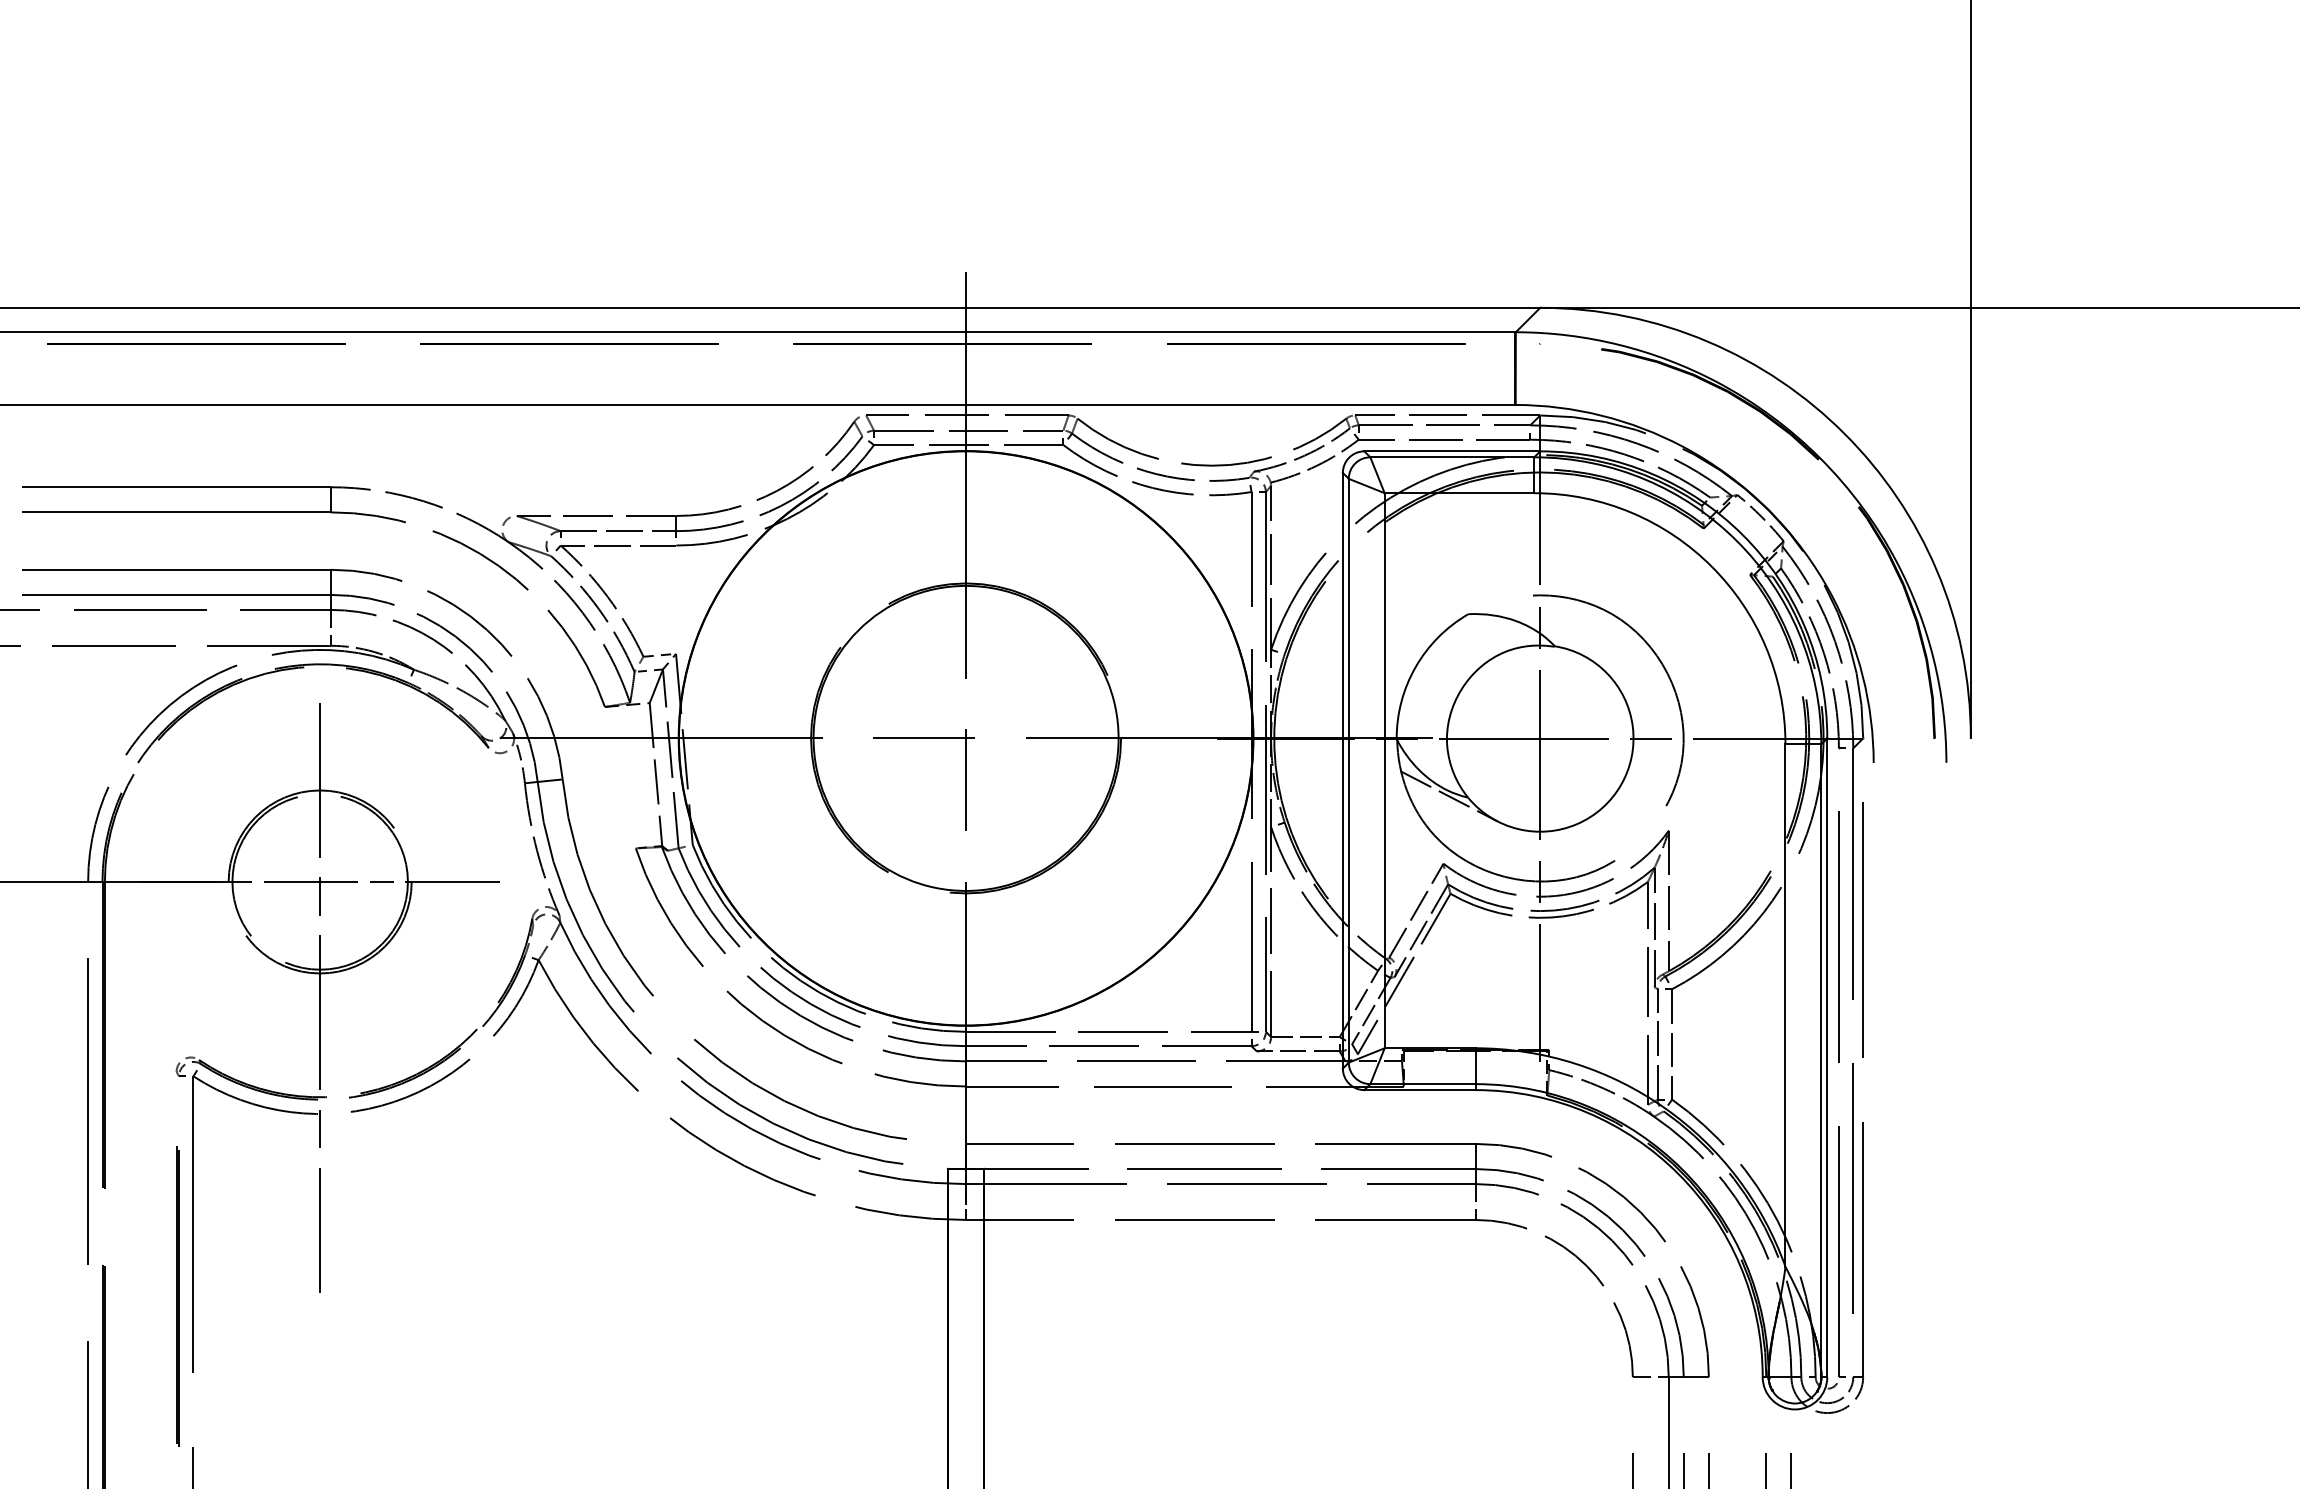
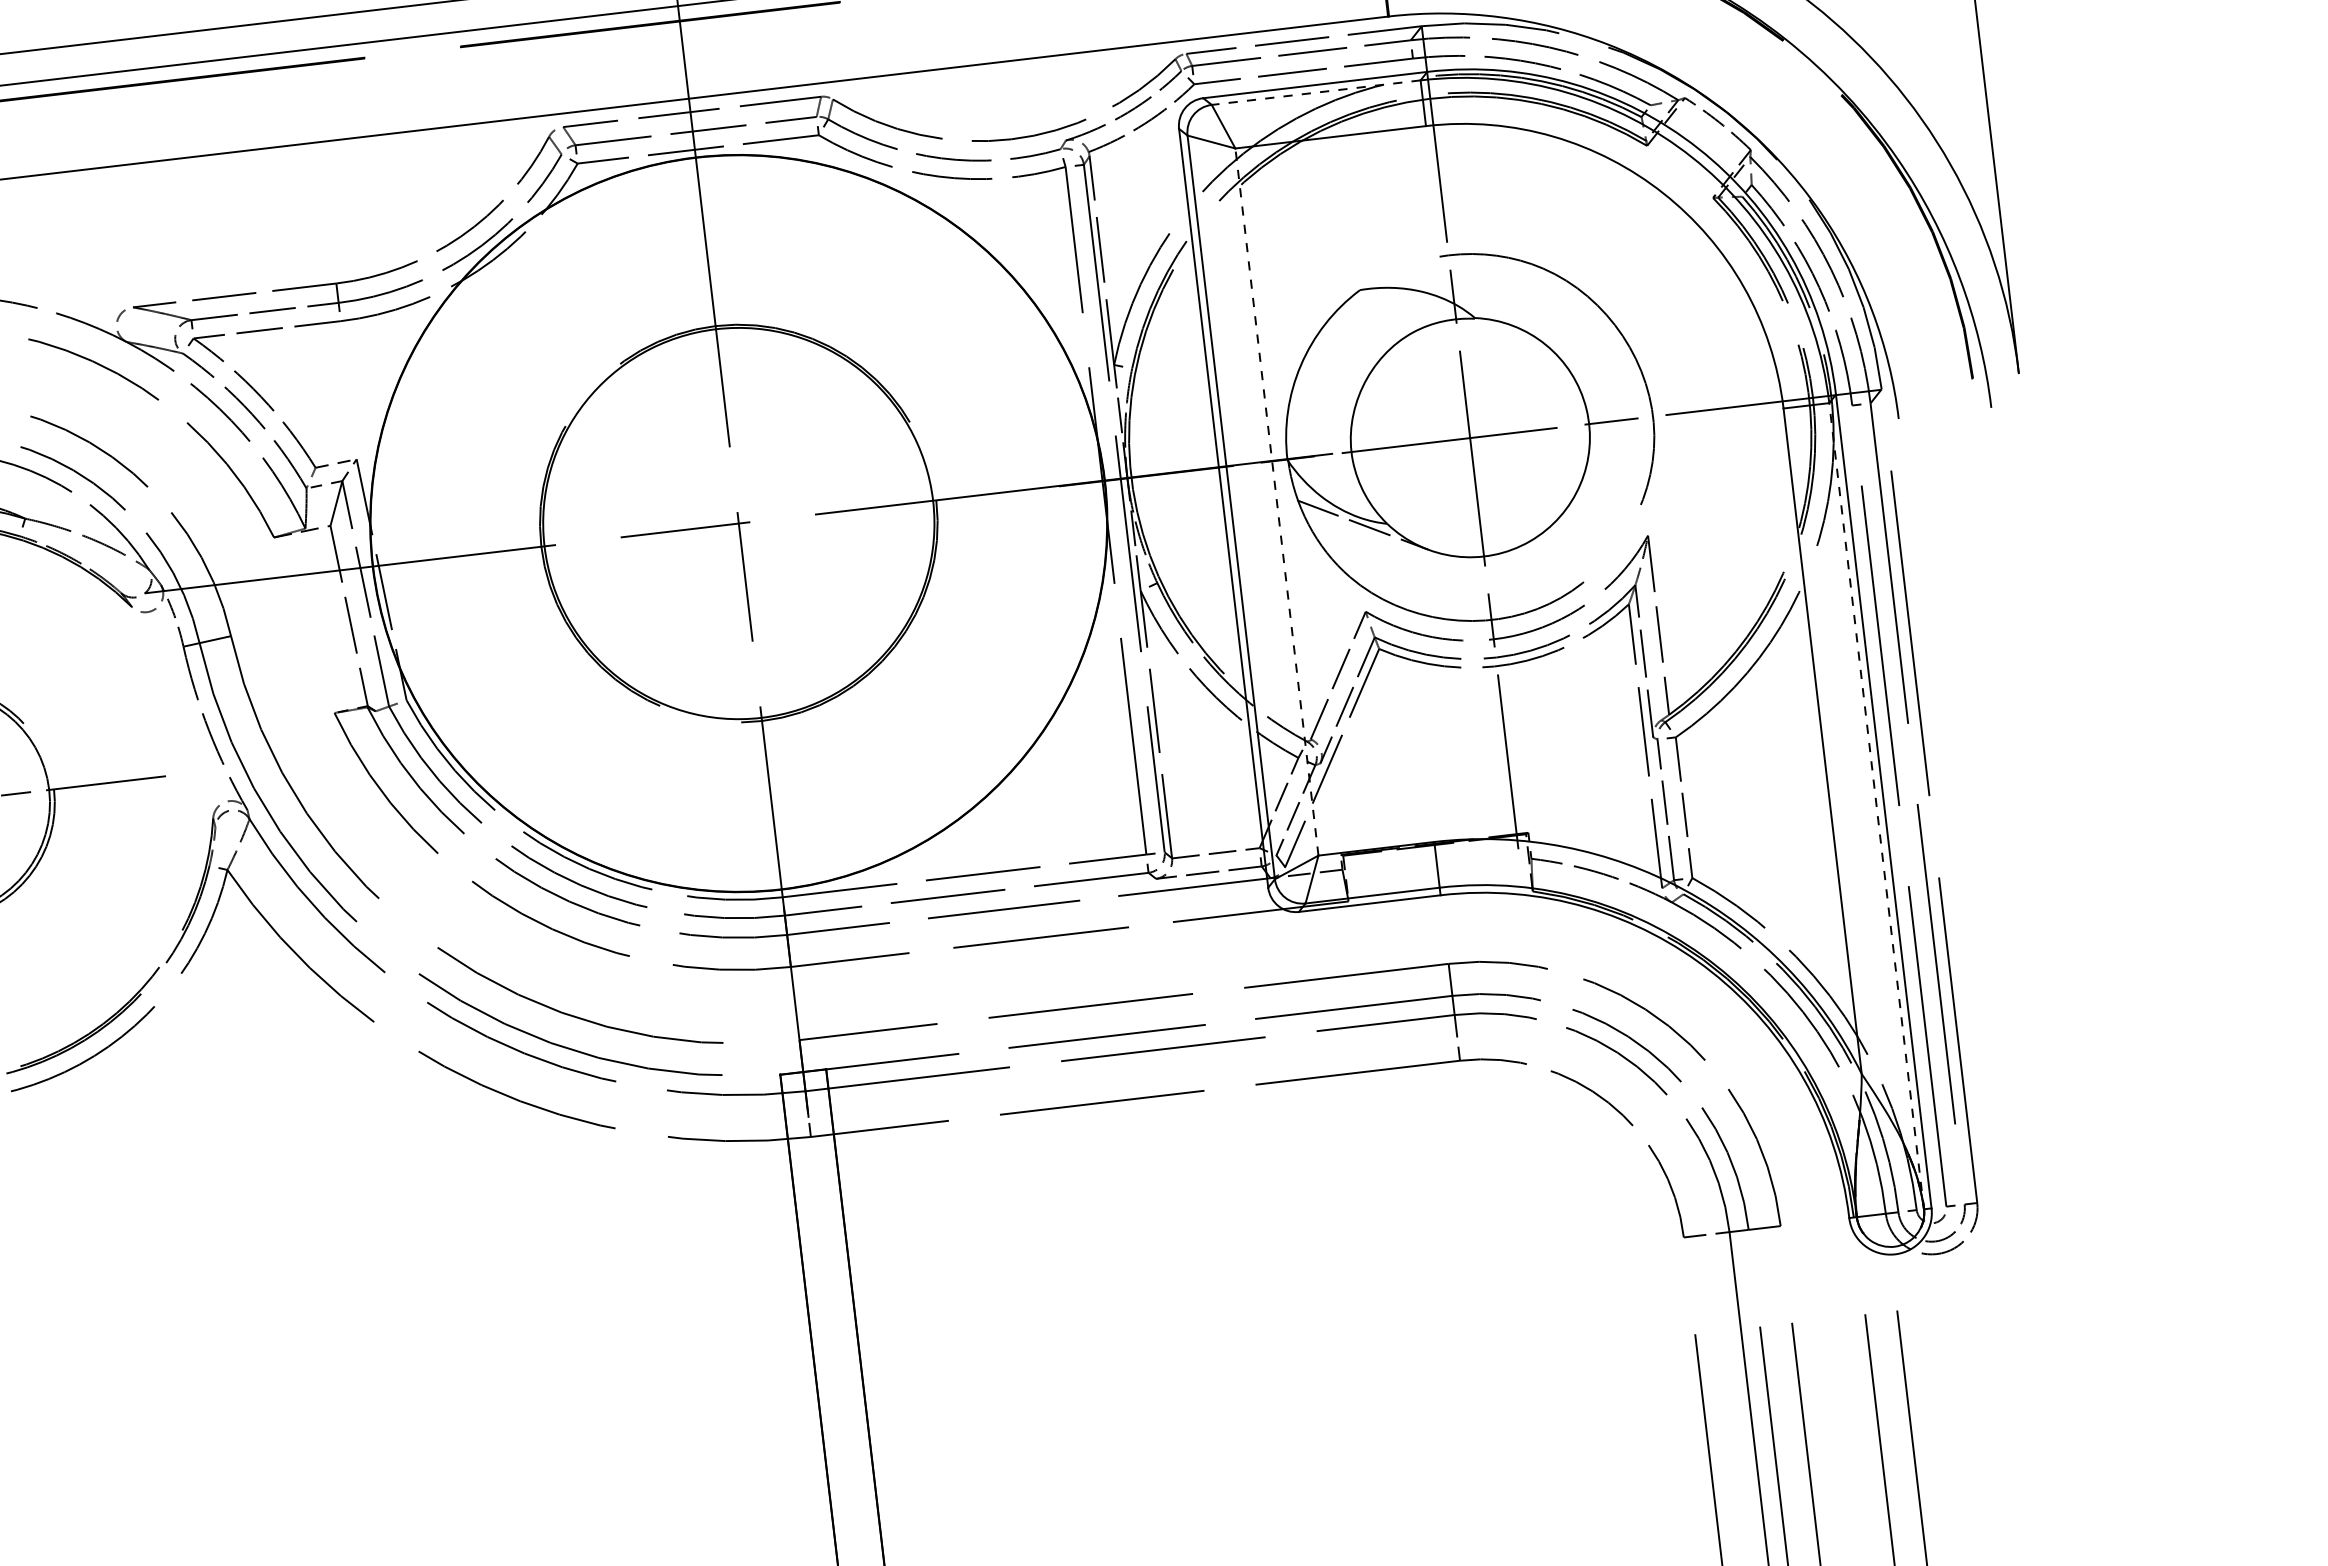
line: (1452, 457) -> (1316, 92), solid -> dashed
line: (1384, 770) -> (1276, 501), solid -> dashed
line: (1821, 1060) -> (1876, 805), solid -> dashed

